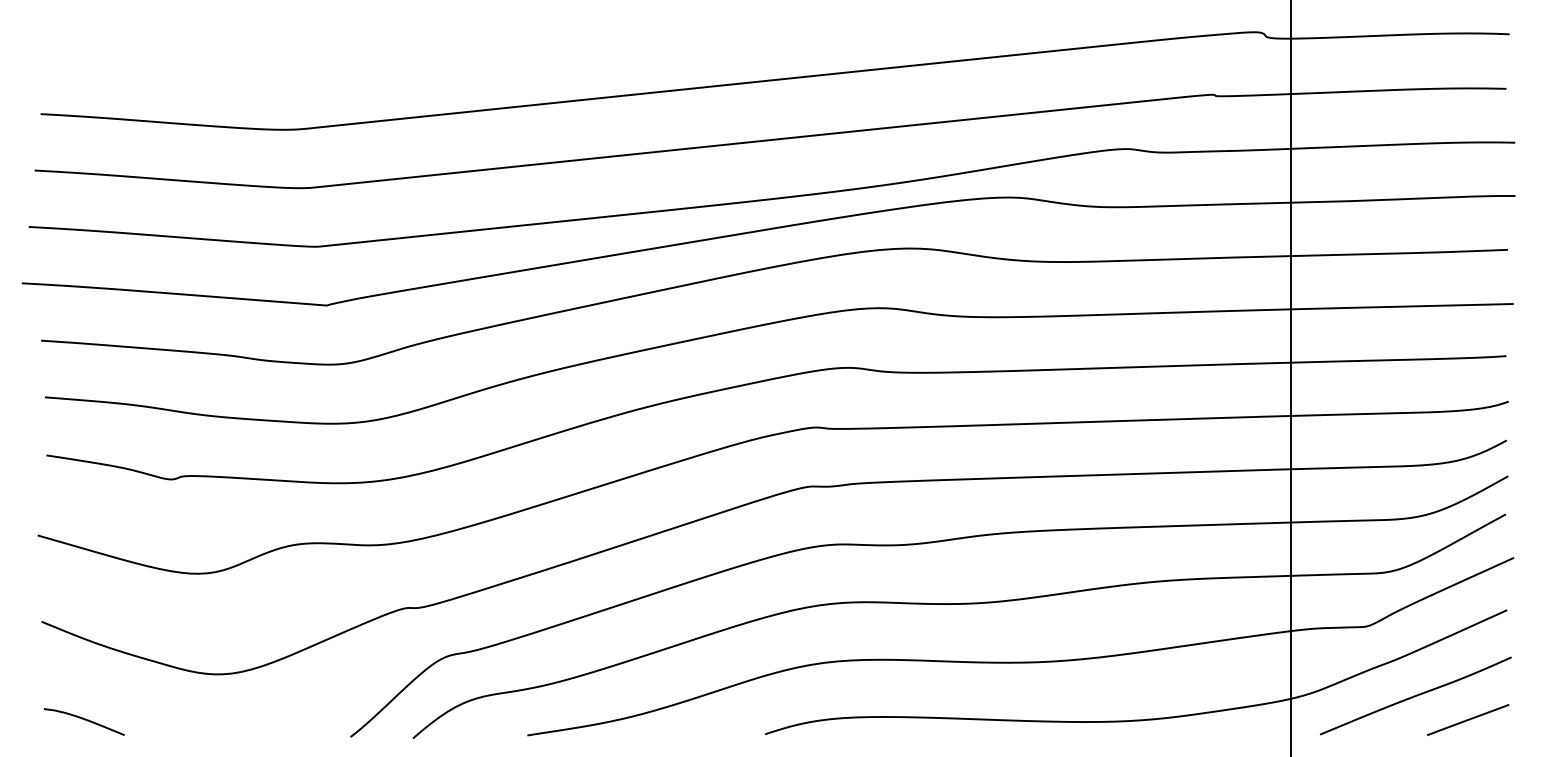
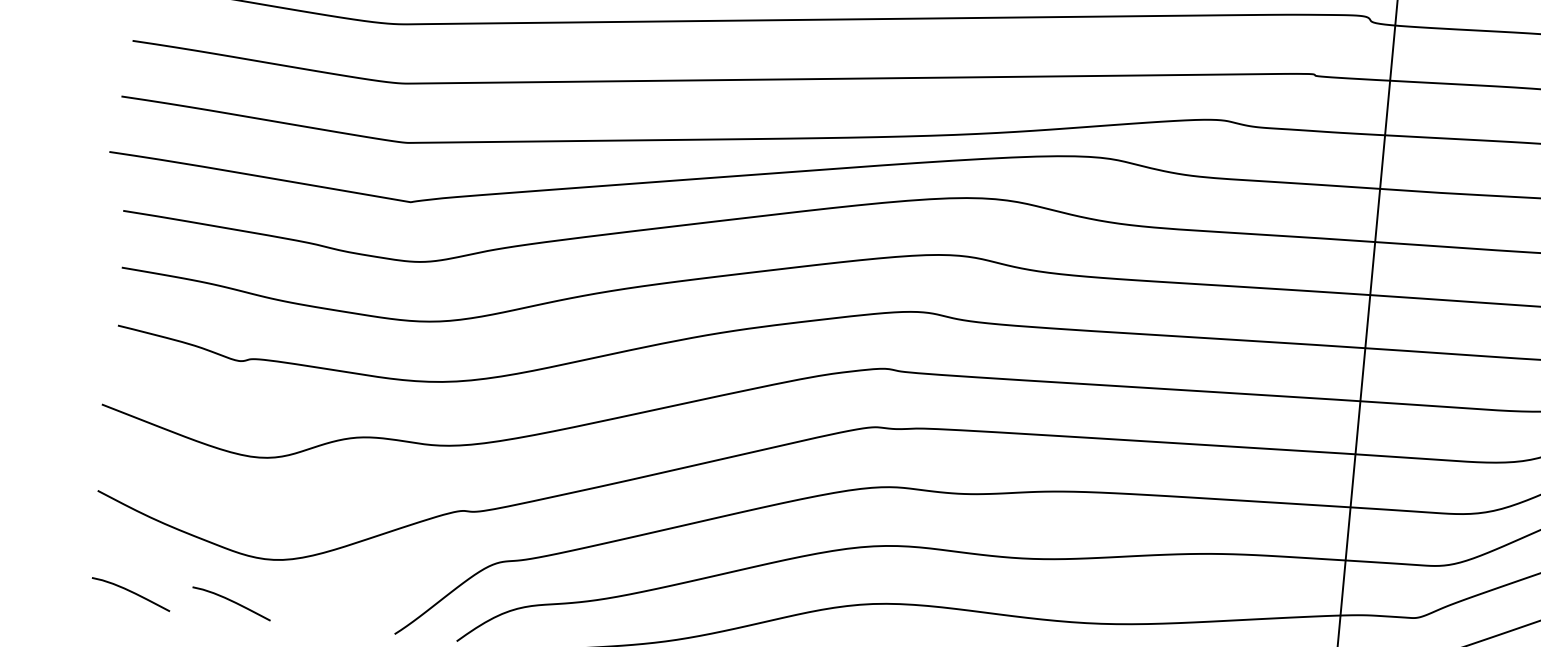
curve: (185, 720) -> (231, 602), added

